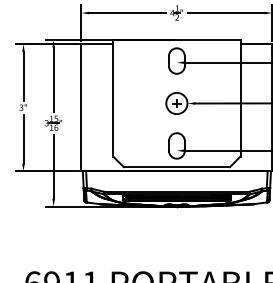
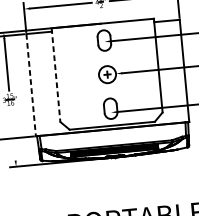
line: (113, 98) -> (56, 75), solid -> dashed
line: (81, 107) -> (31, 84), solid -> dashed
line: (53, 166) -> (13, 134), removed

